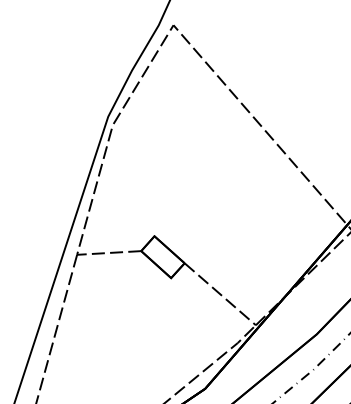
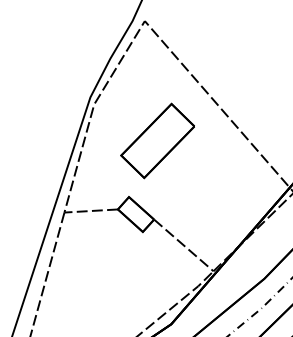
part: (188, 168) -> (157, 140), added

